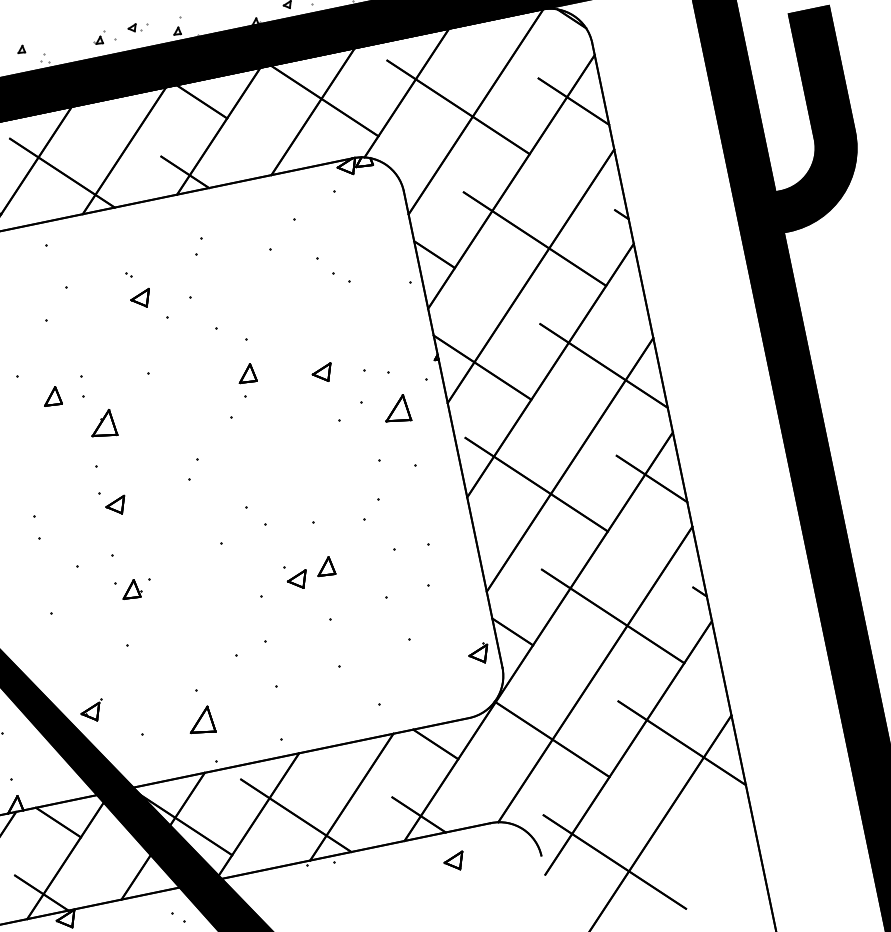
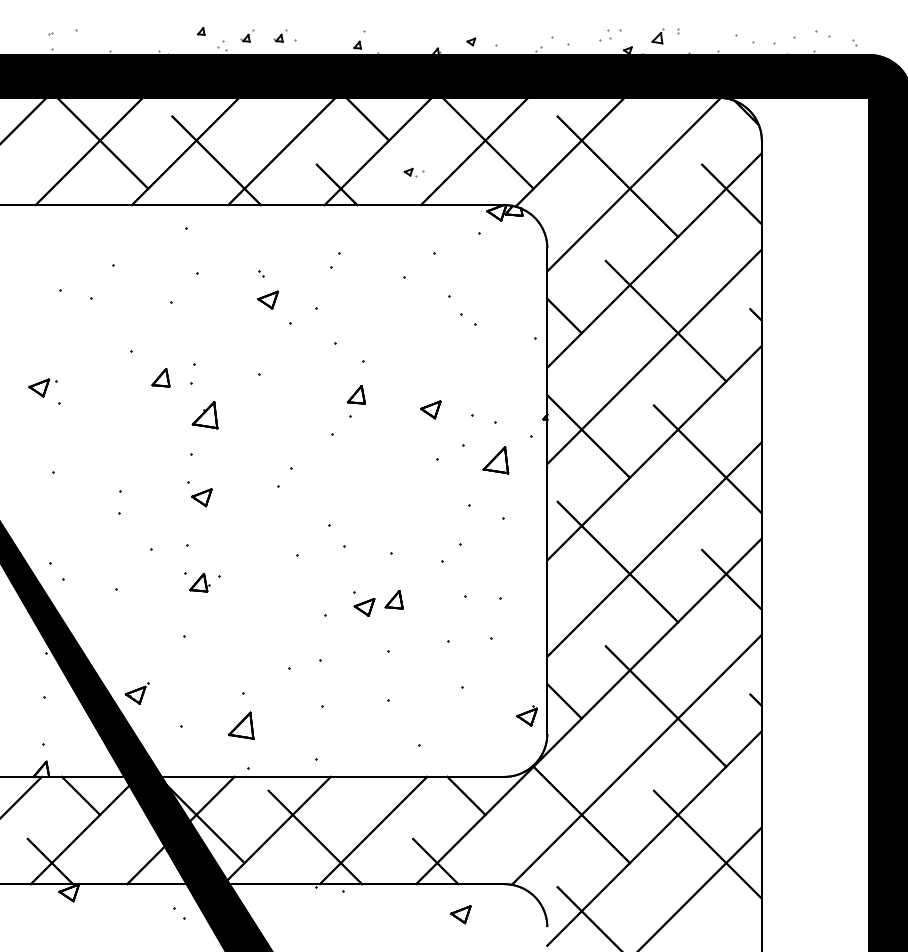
part: (137, 27) -> (413, 172), moved
part: (67, 44) -> (247, 35), added

